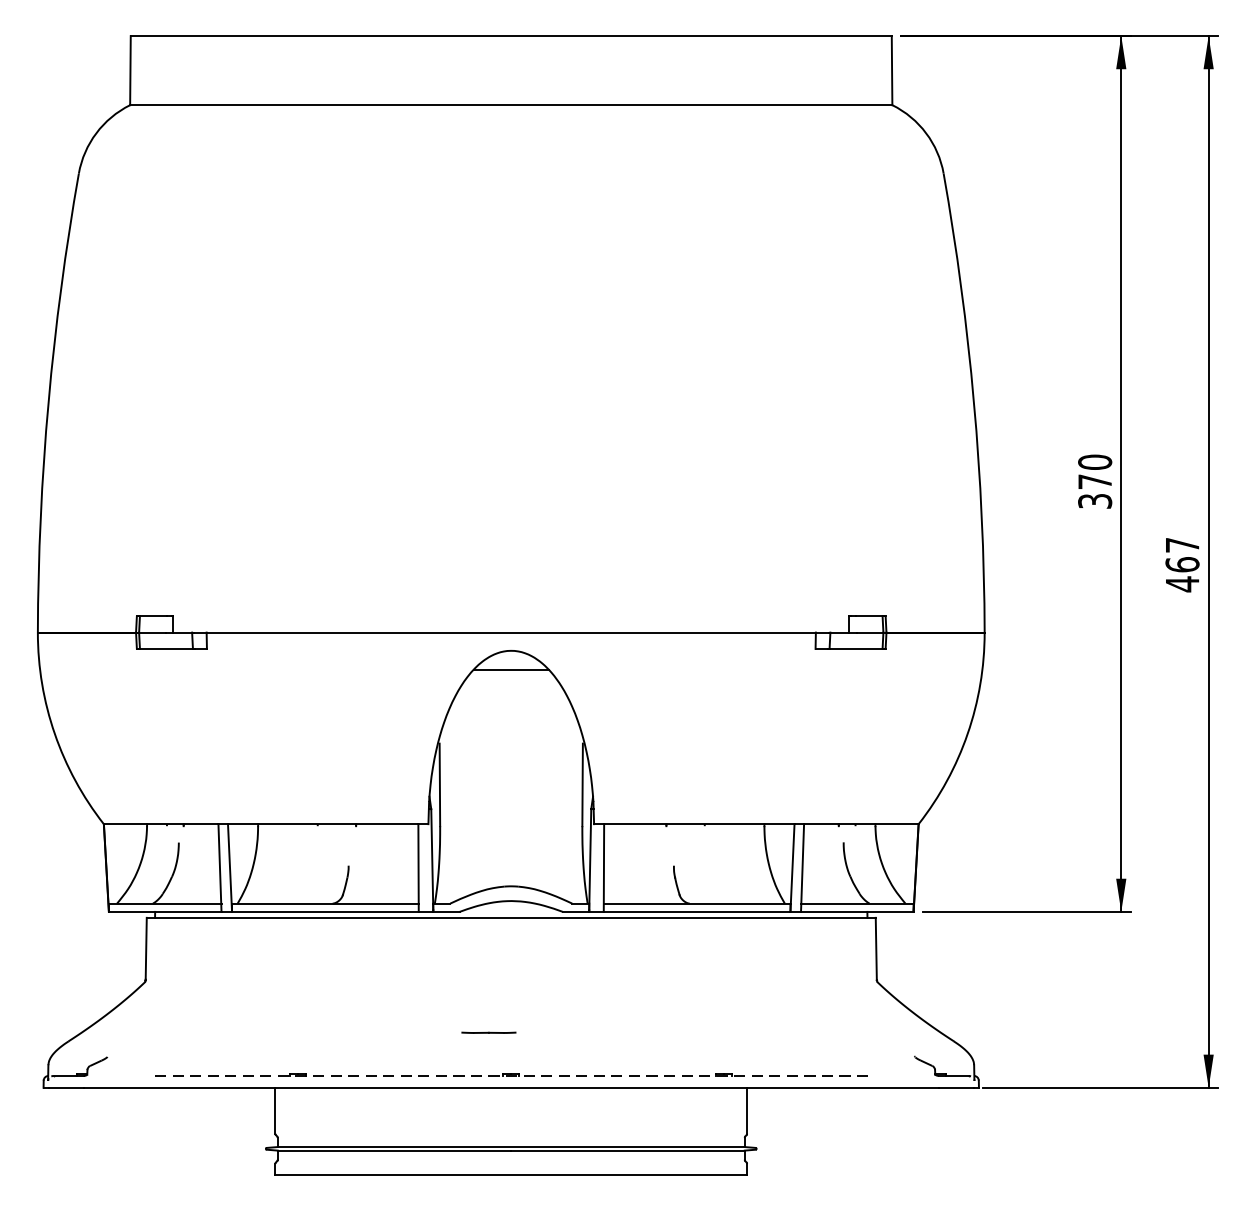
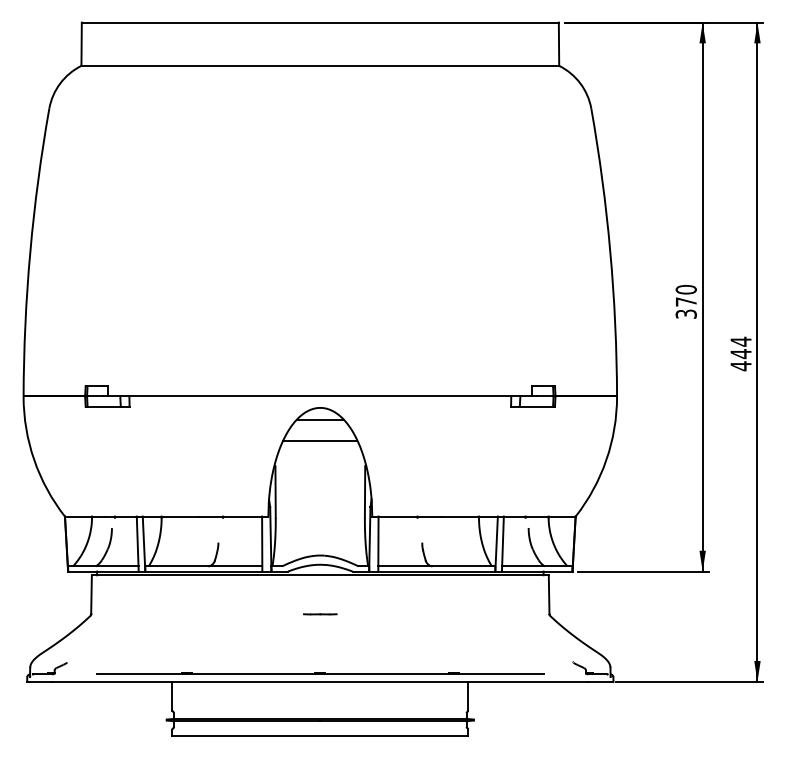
text: (1181, 554) -> (740, 347), 467 -> 444
line: (511, 702) -> (320, 440), added
line: (489, 1033) -> (320, 614), moved
line: (511, 1076) -> (320, 674), dashed -> solid

